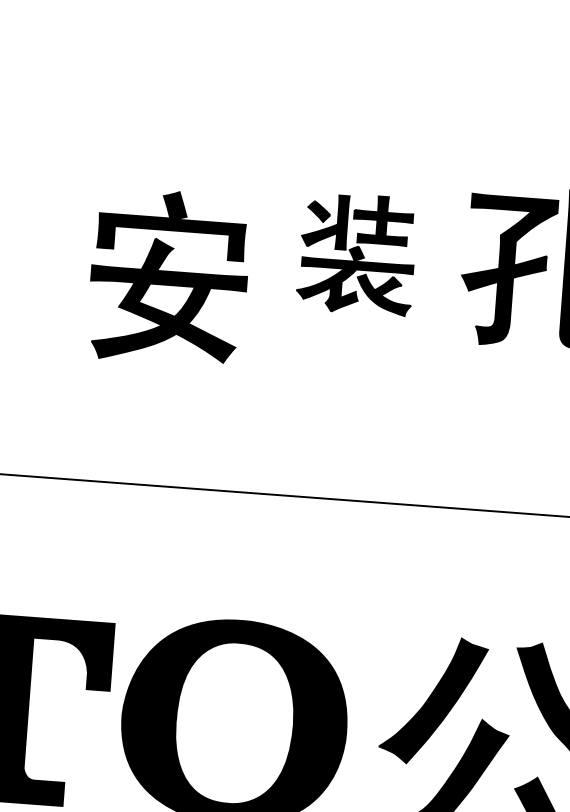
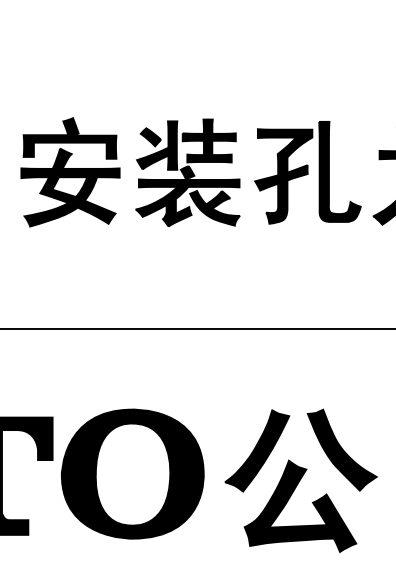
part: (356, 253) -> (187, 172), size x1.43
part: (169, 277) -> (70, 172), moved

